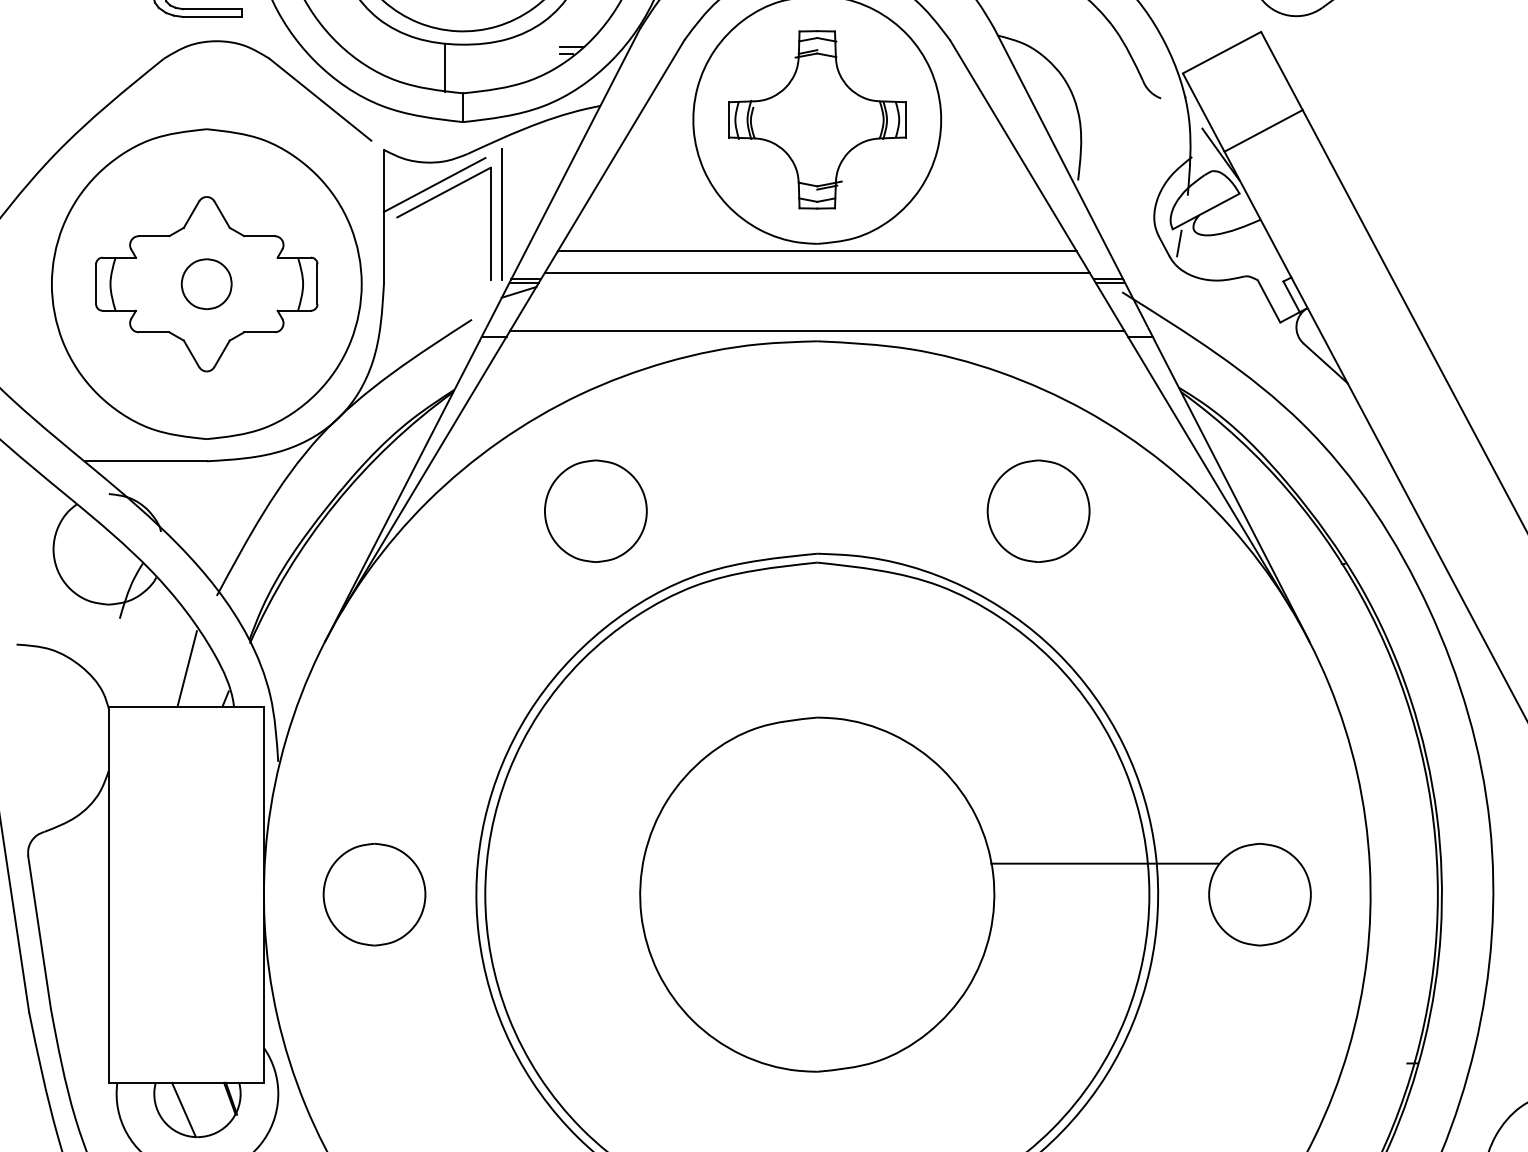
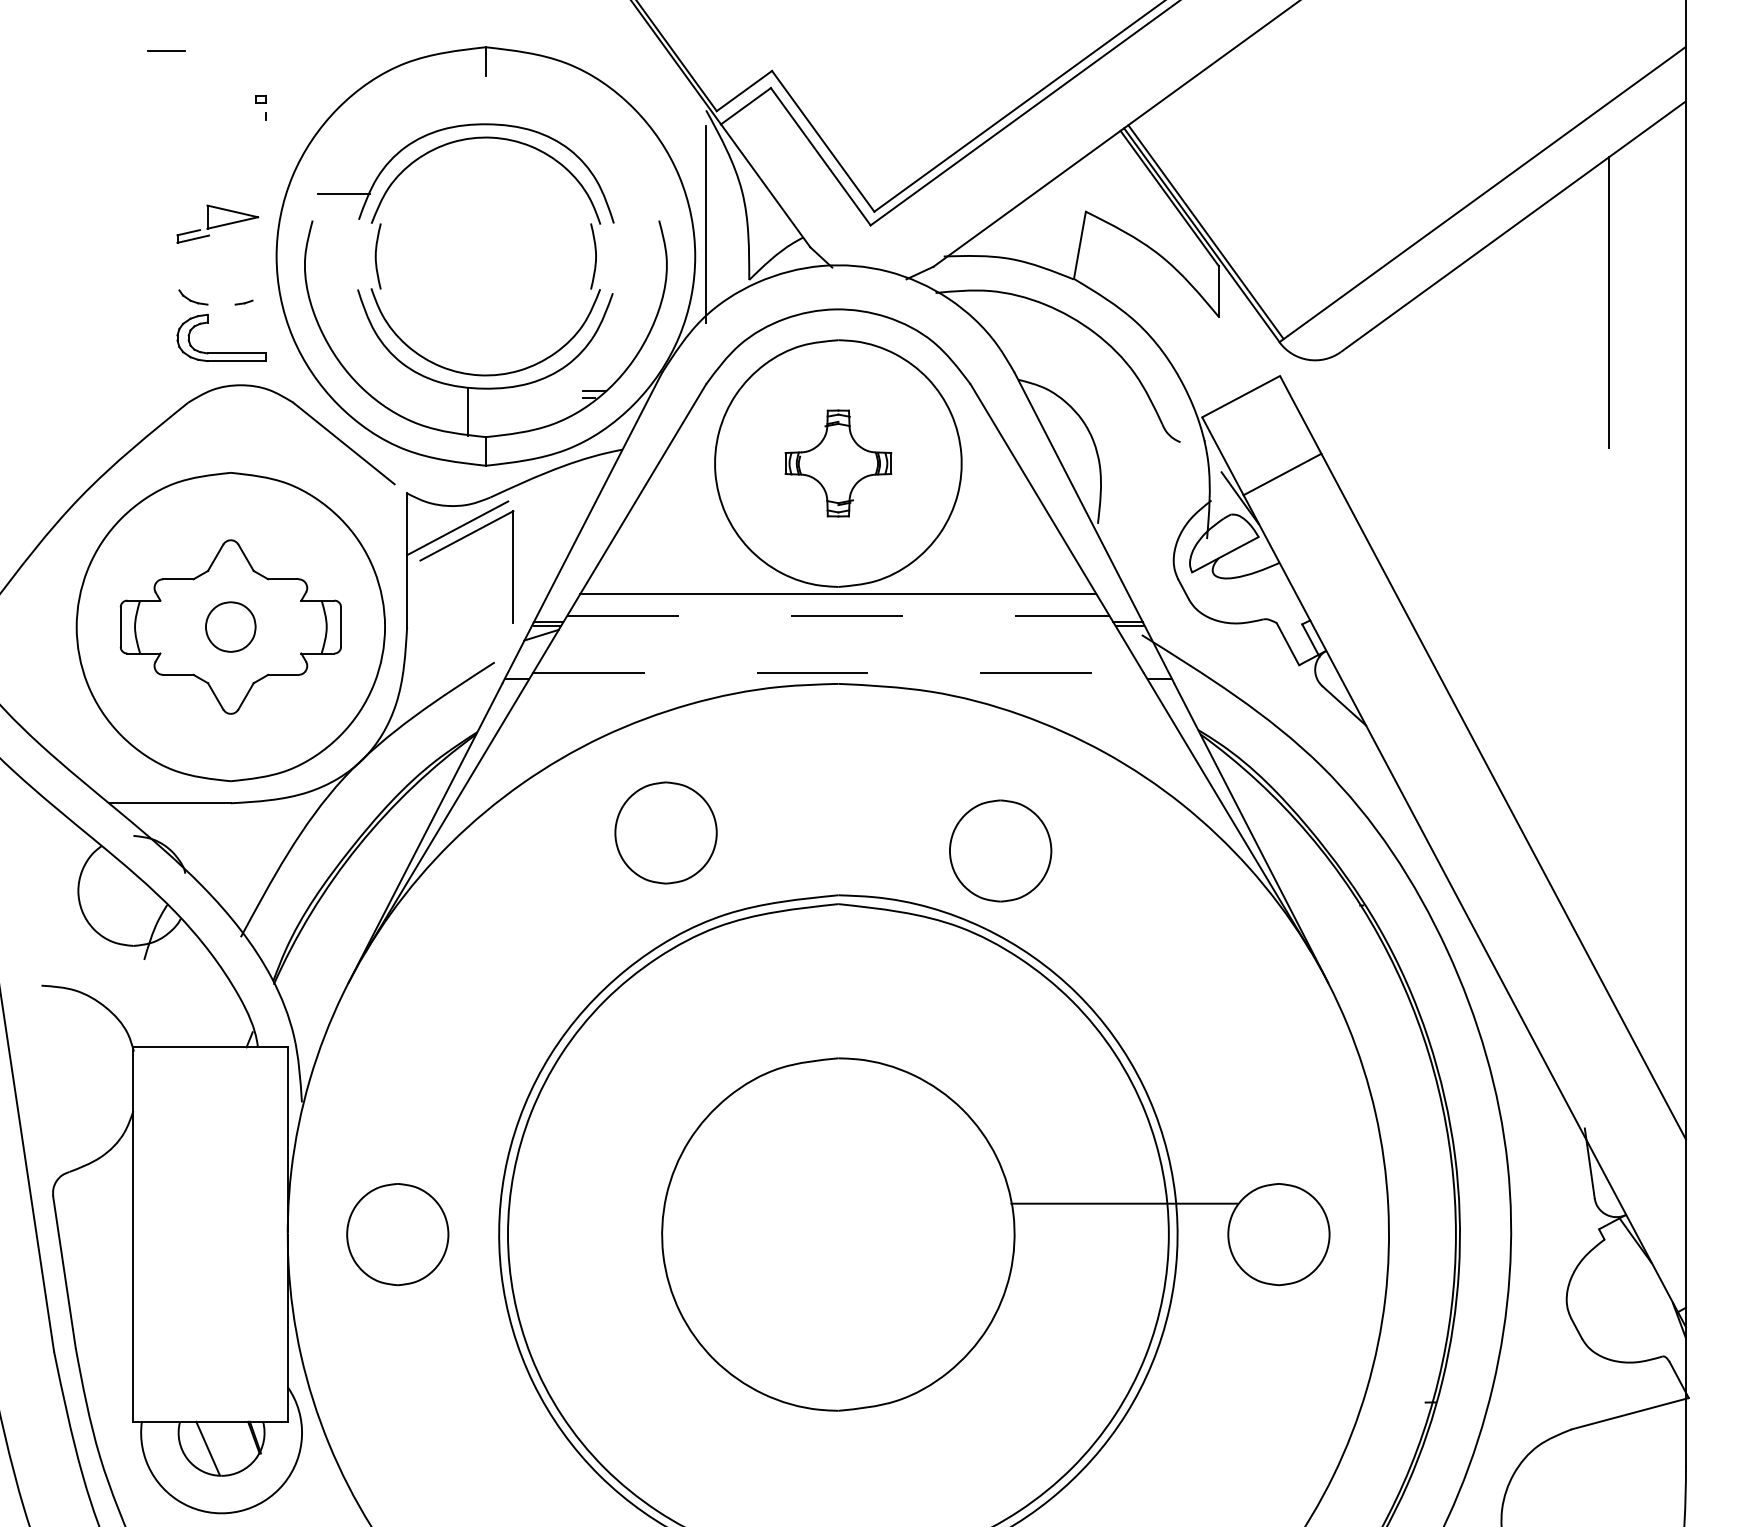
part: (817, 119) -> (838, 463), size x0.6
line: (501, 214) -> (524, 557), removed
line: (1179, 243) -> (1198, 586), removed
line: (817, 273) -> (838, 616), solid -> dashed
line: (817, 330) -> (838, 673), solid -> dashed
part: (595, 510) -> (665, 832), moved
part: (1038, 510) -> (1000, 850), moved
line: (187, 668) -> (211, 1009), removed

